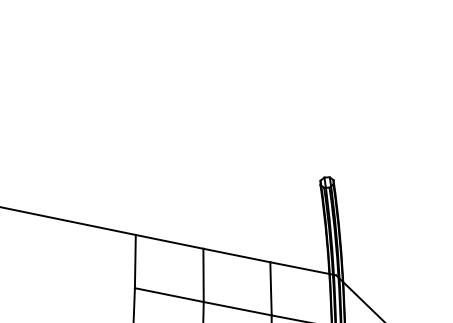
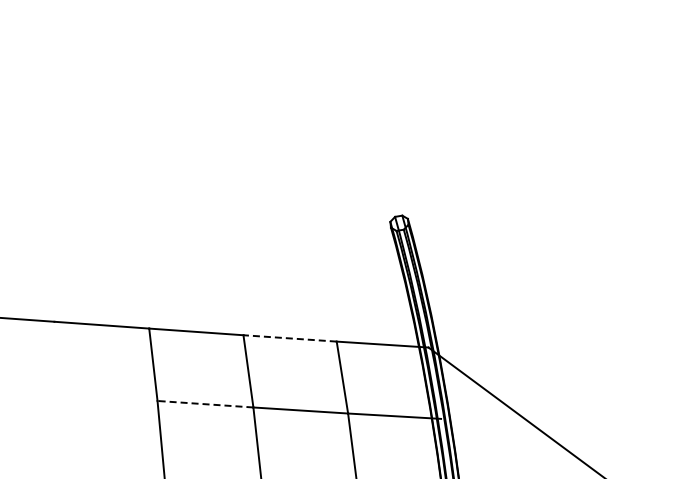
line: (237, 255) -> (290, 338), solid -> dashed
line: (168, 295) -> (204, 404), solid -> dashed

